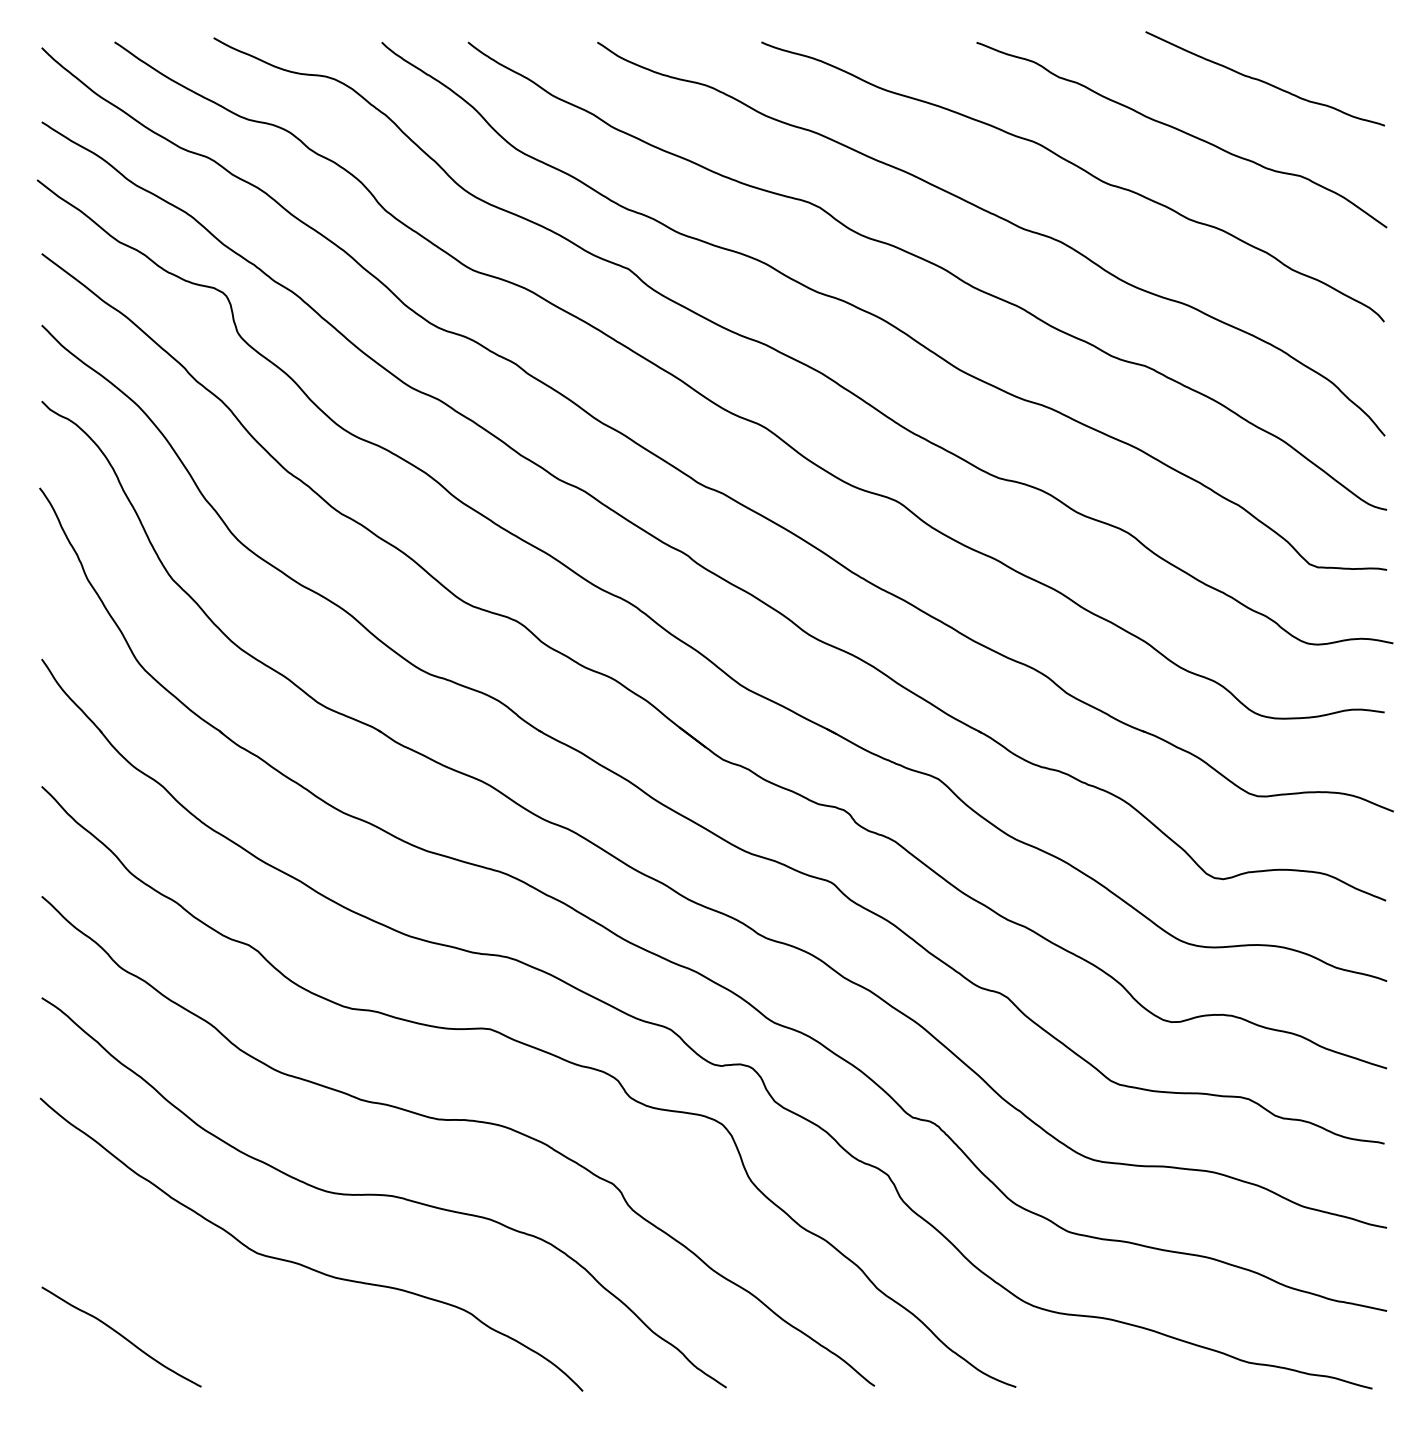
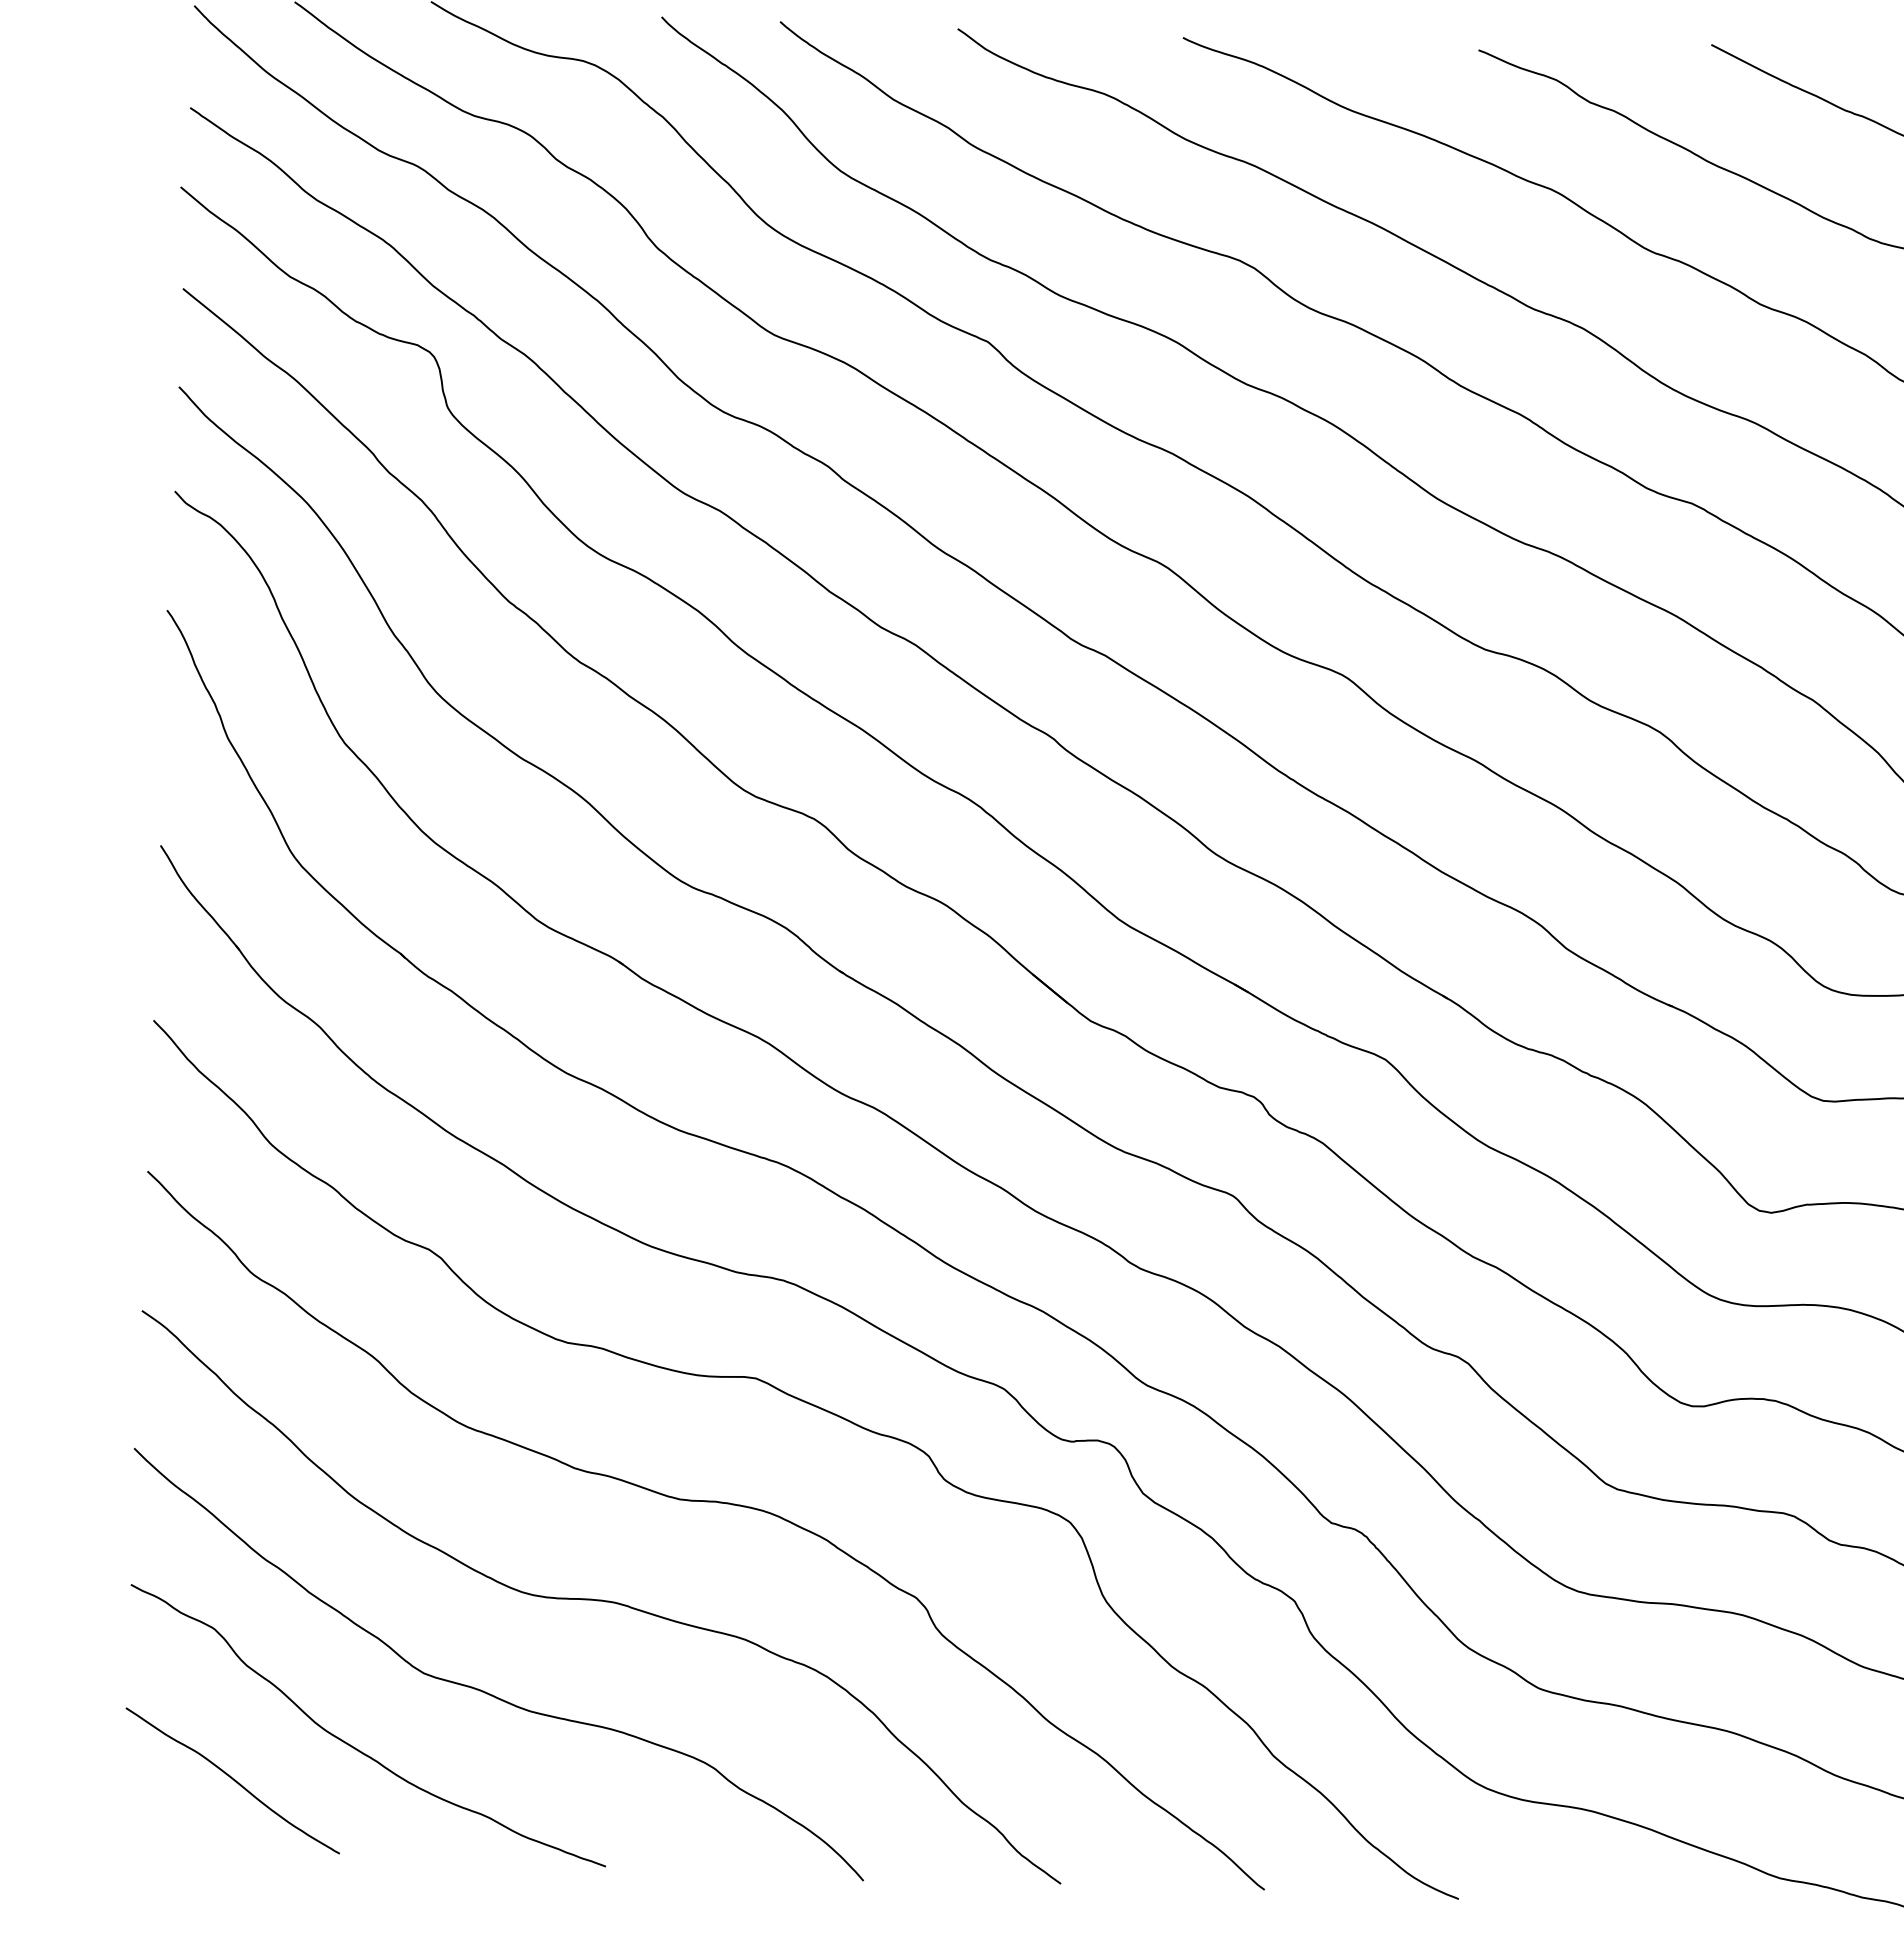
curve: (209, 1308) -> (355, 1746), added

